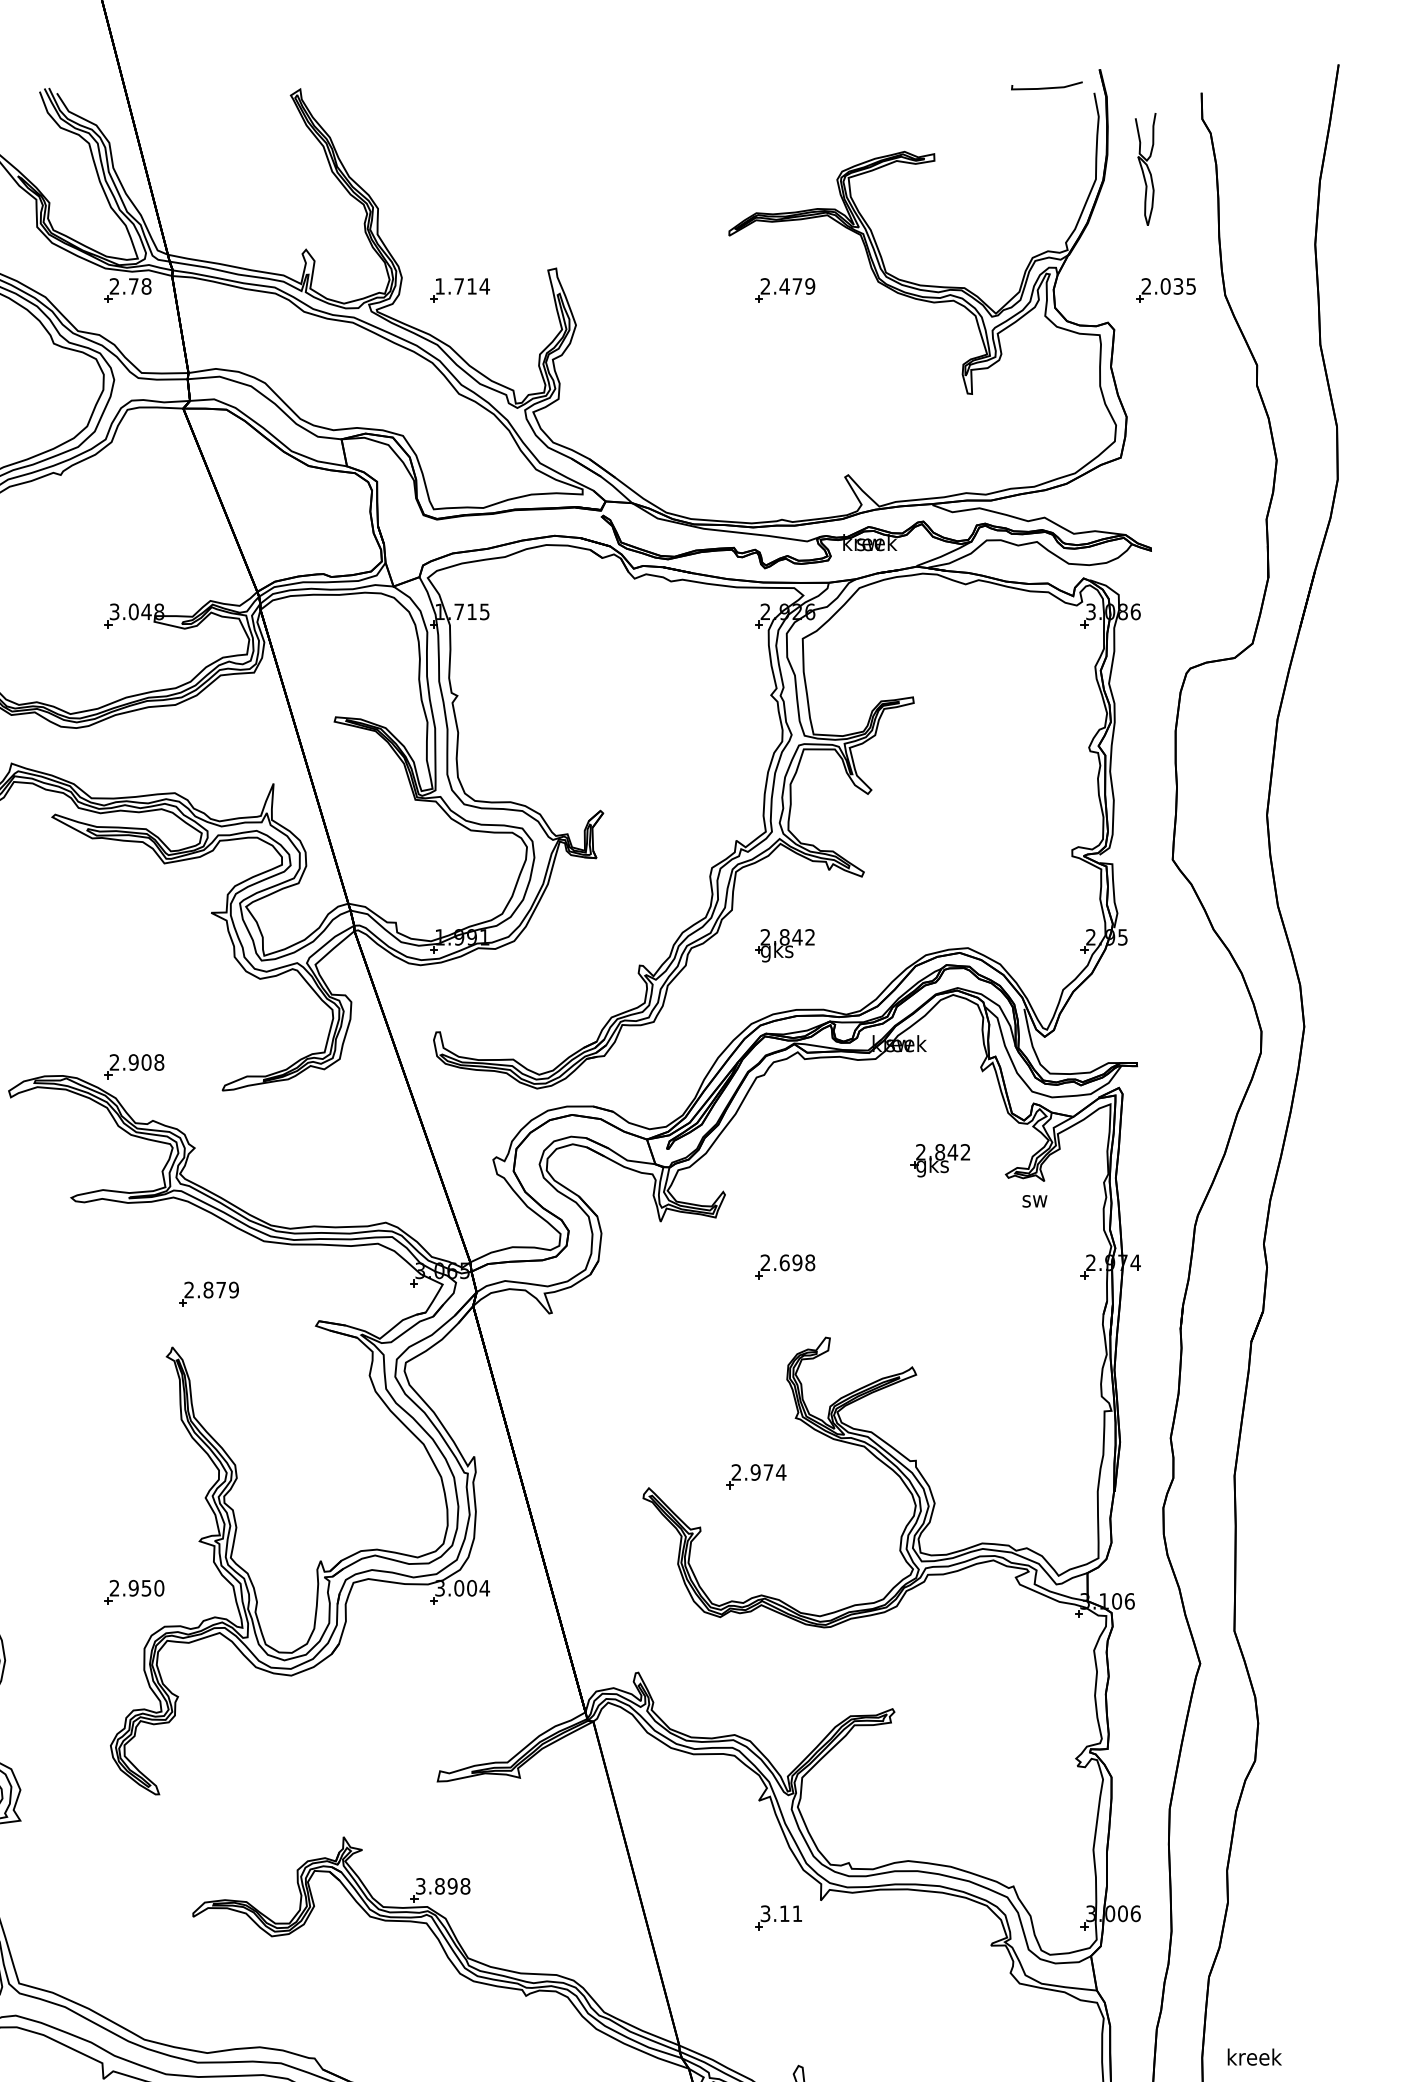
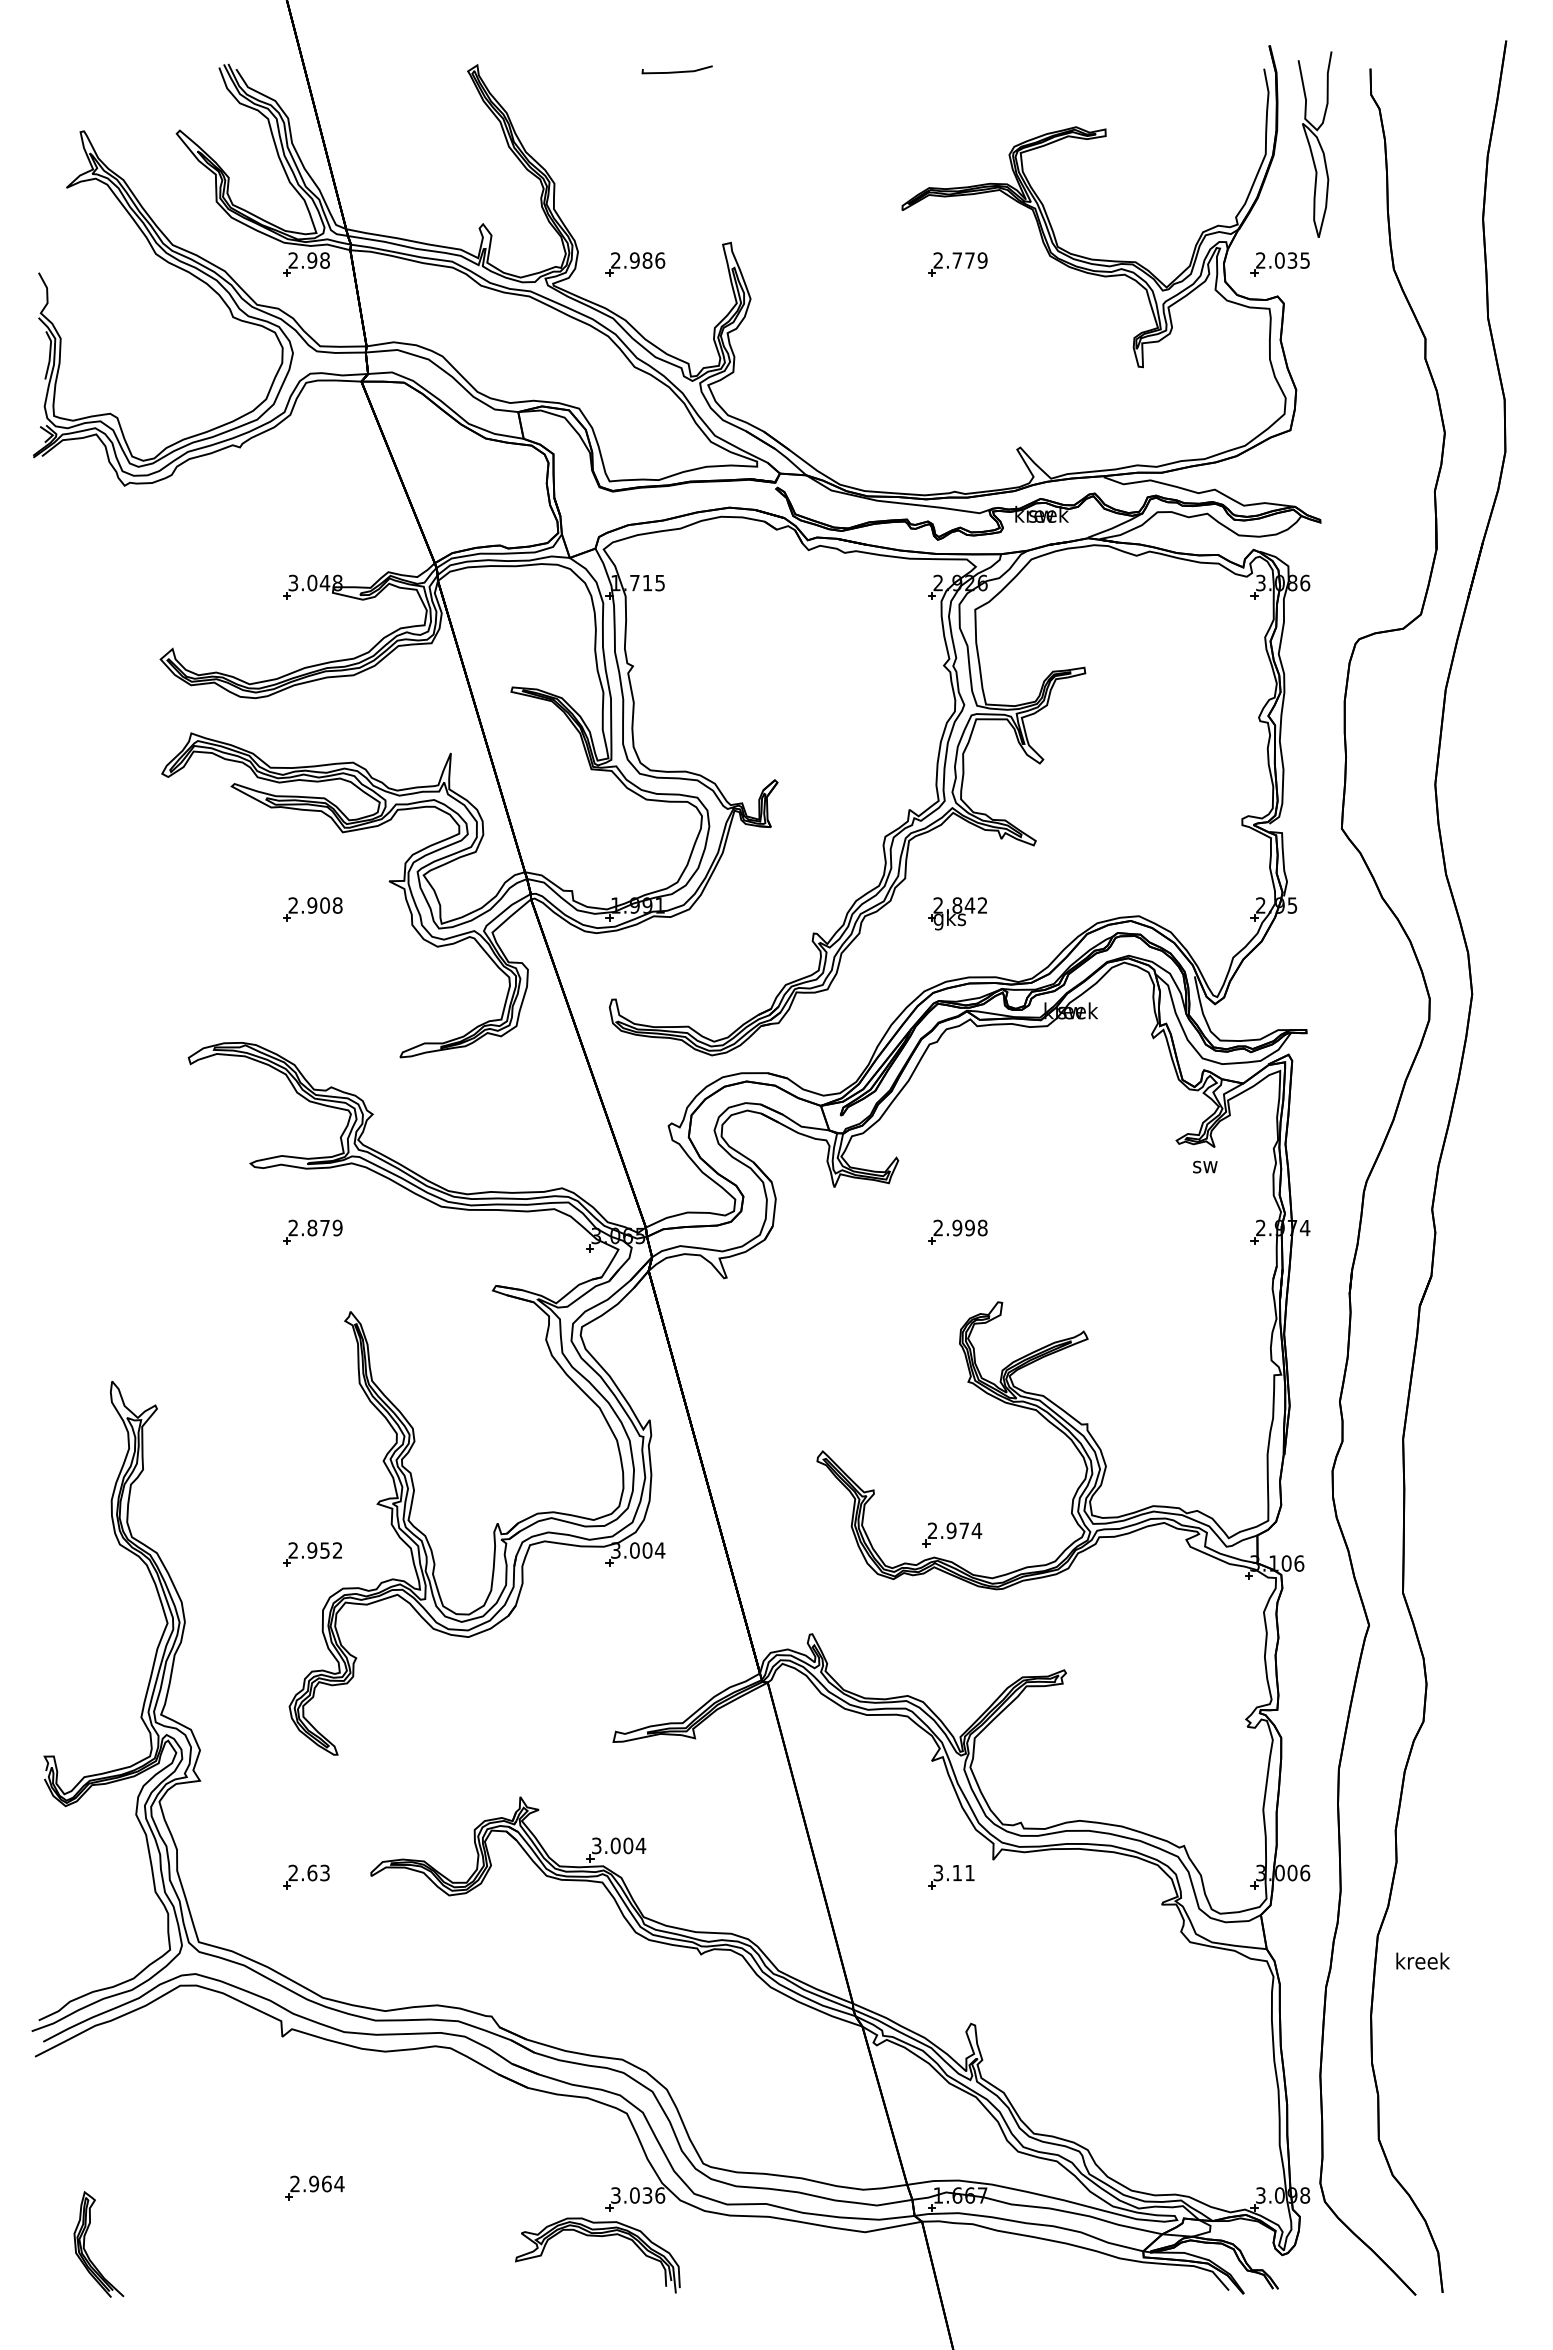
line: (1046, 87) -> (676, 71), moved
part: (1145, 169) -> (1314, 144), size x1.67
text: (133, 286) -> (312, 260), 2.78 -> 2.98
text: (462, 286) -> (638, 260), 1.714 -> 2.986
text: (784, 286) -> (957, 260), 2.479 -> 2.779
part: (1165, 290) -> (1279, 264), moved
part: (133, 1066) -> (312, 909), moved
part: (940, 1160) -> (1111, 1126), removed
text: (784, 1262) -> (957, 1227), 2.698 -> 2.998
part: (208, 1293) -> (312, 1231), moved
part: (756, 1476) -> (952, 1534), moved
text: (159, 1588) -> (337, 1550), 2.950 -> 2.952
text: (452, 1885) -> (628, 1845), 3.898 -> 3.004
part: (127, 1917) -> (306, 1876), added
text: (1254, 2056) -> (1422, 1960), moved

